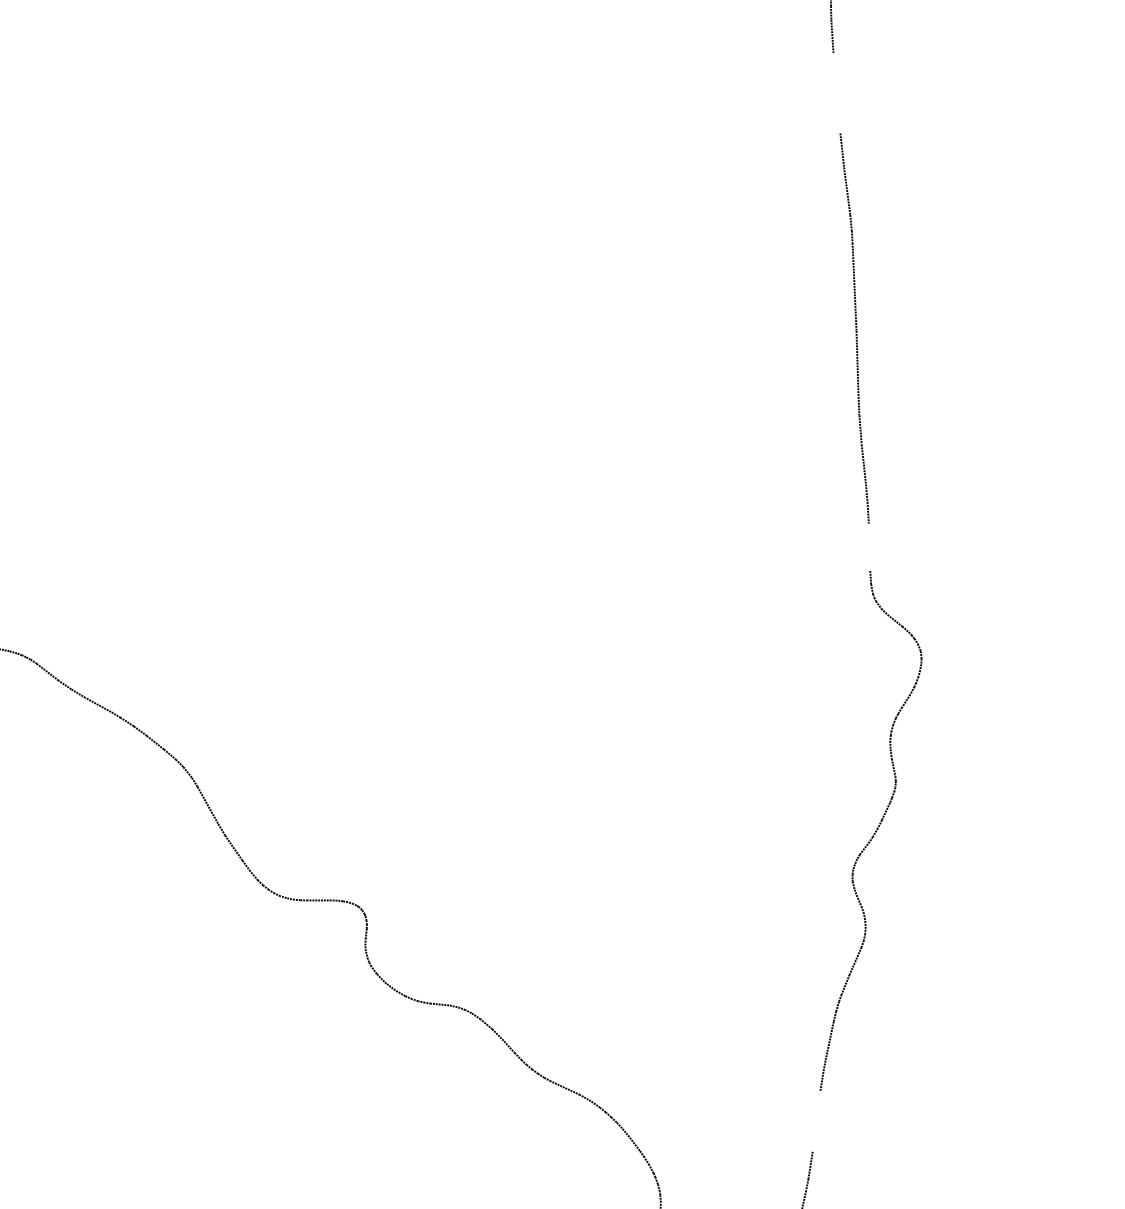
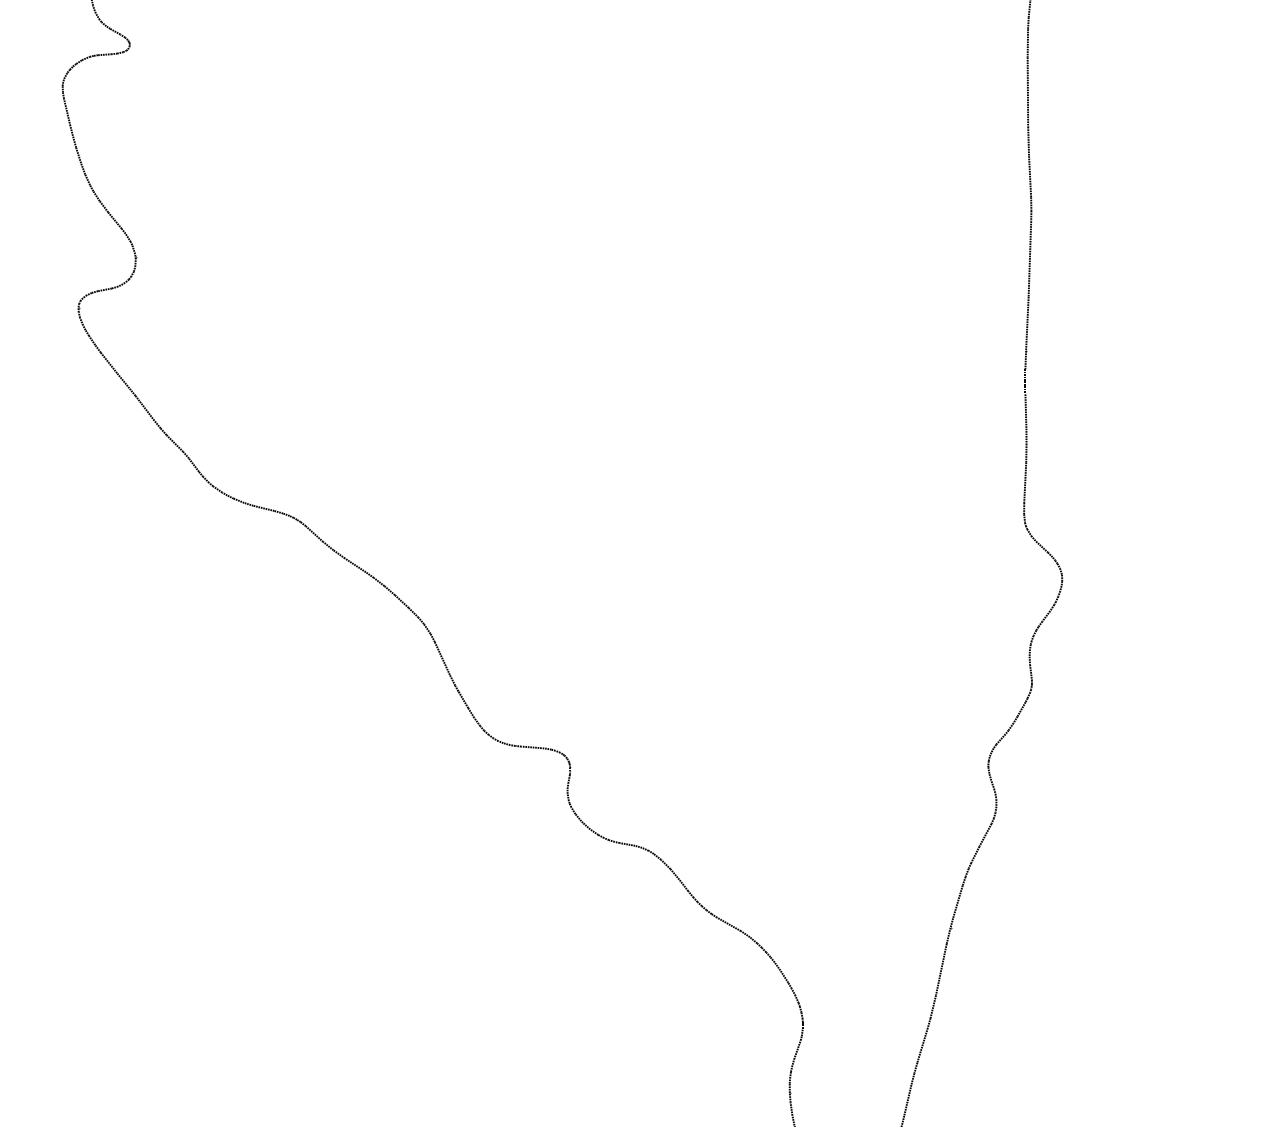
line: (836, 92) -> (1027, 91), added
line: (869, 547) -> (1025, 482), added
line: (816, 1121) -> (941, 969), added

